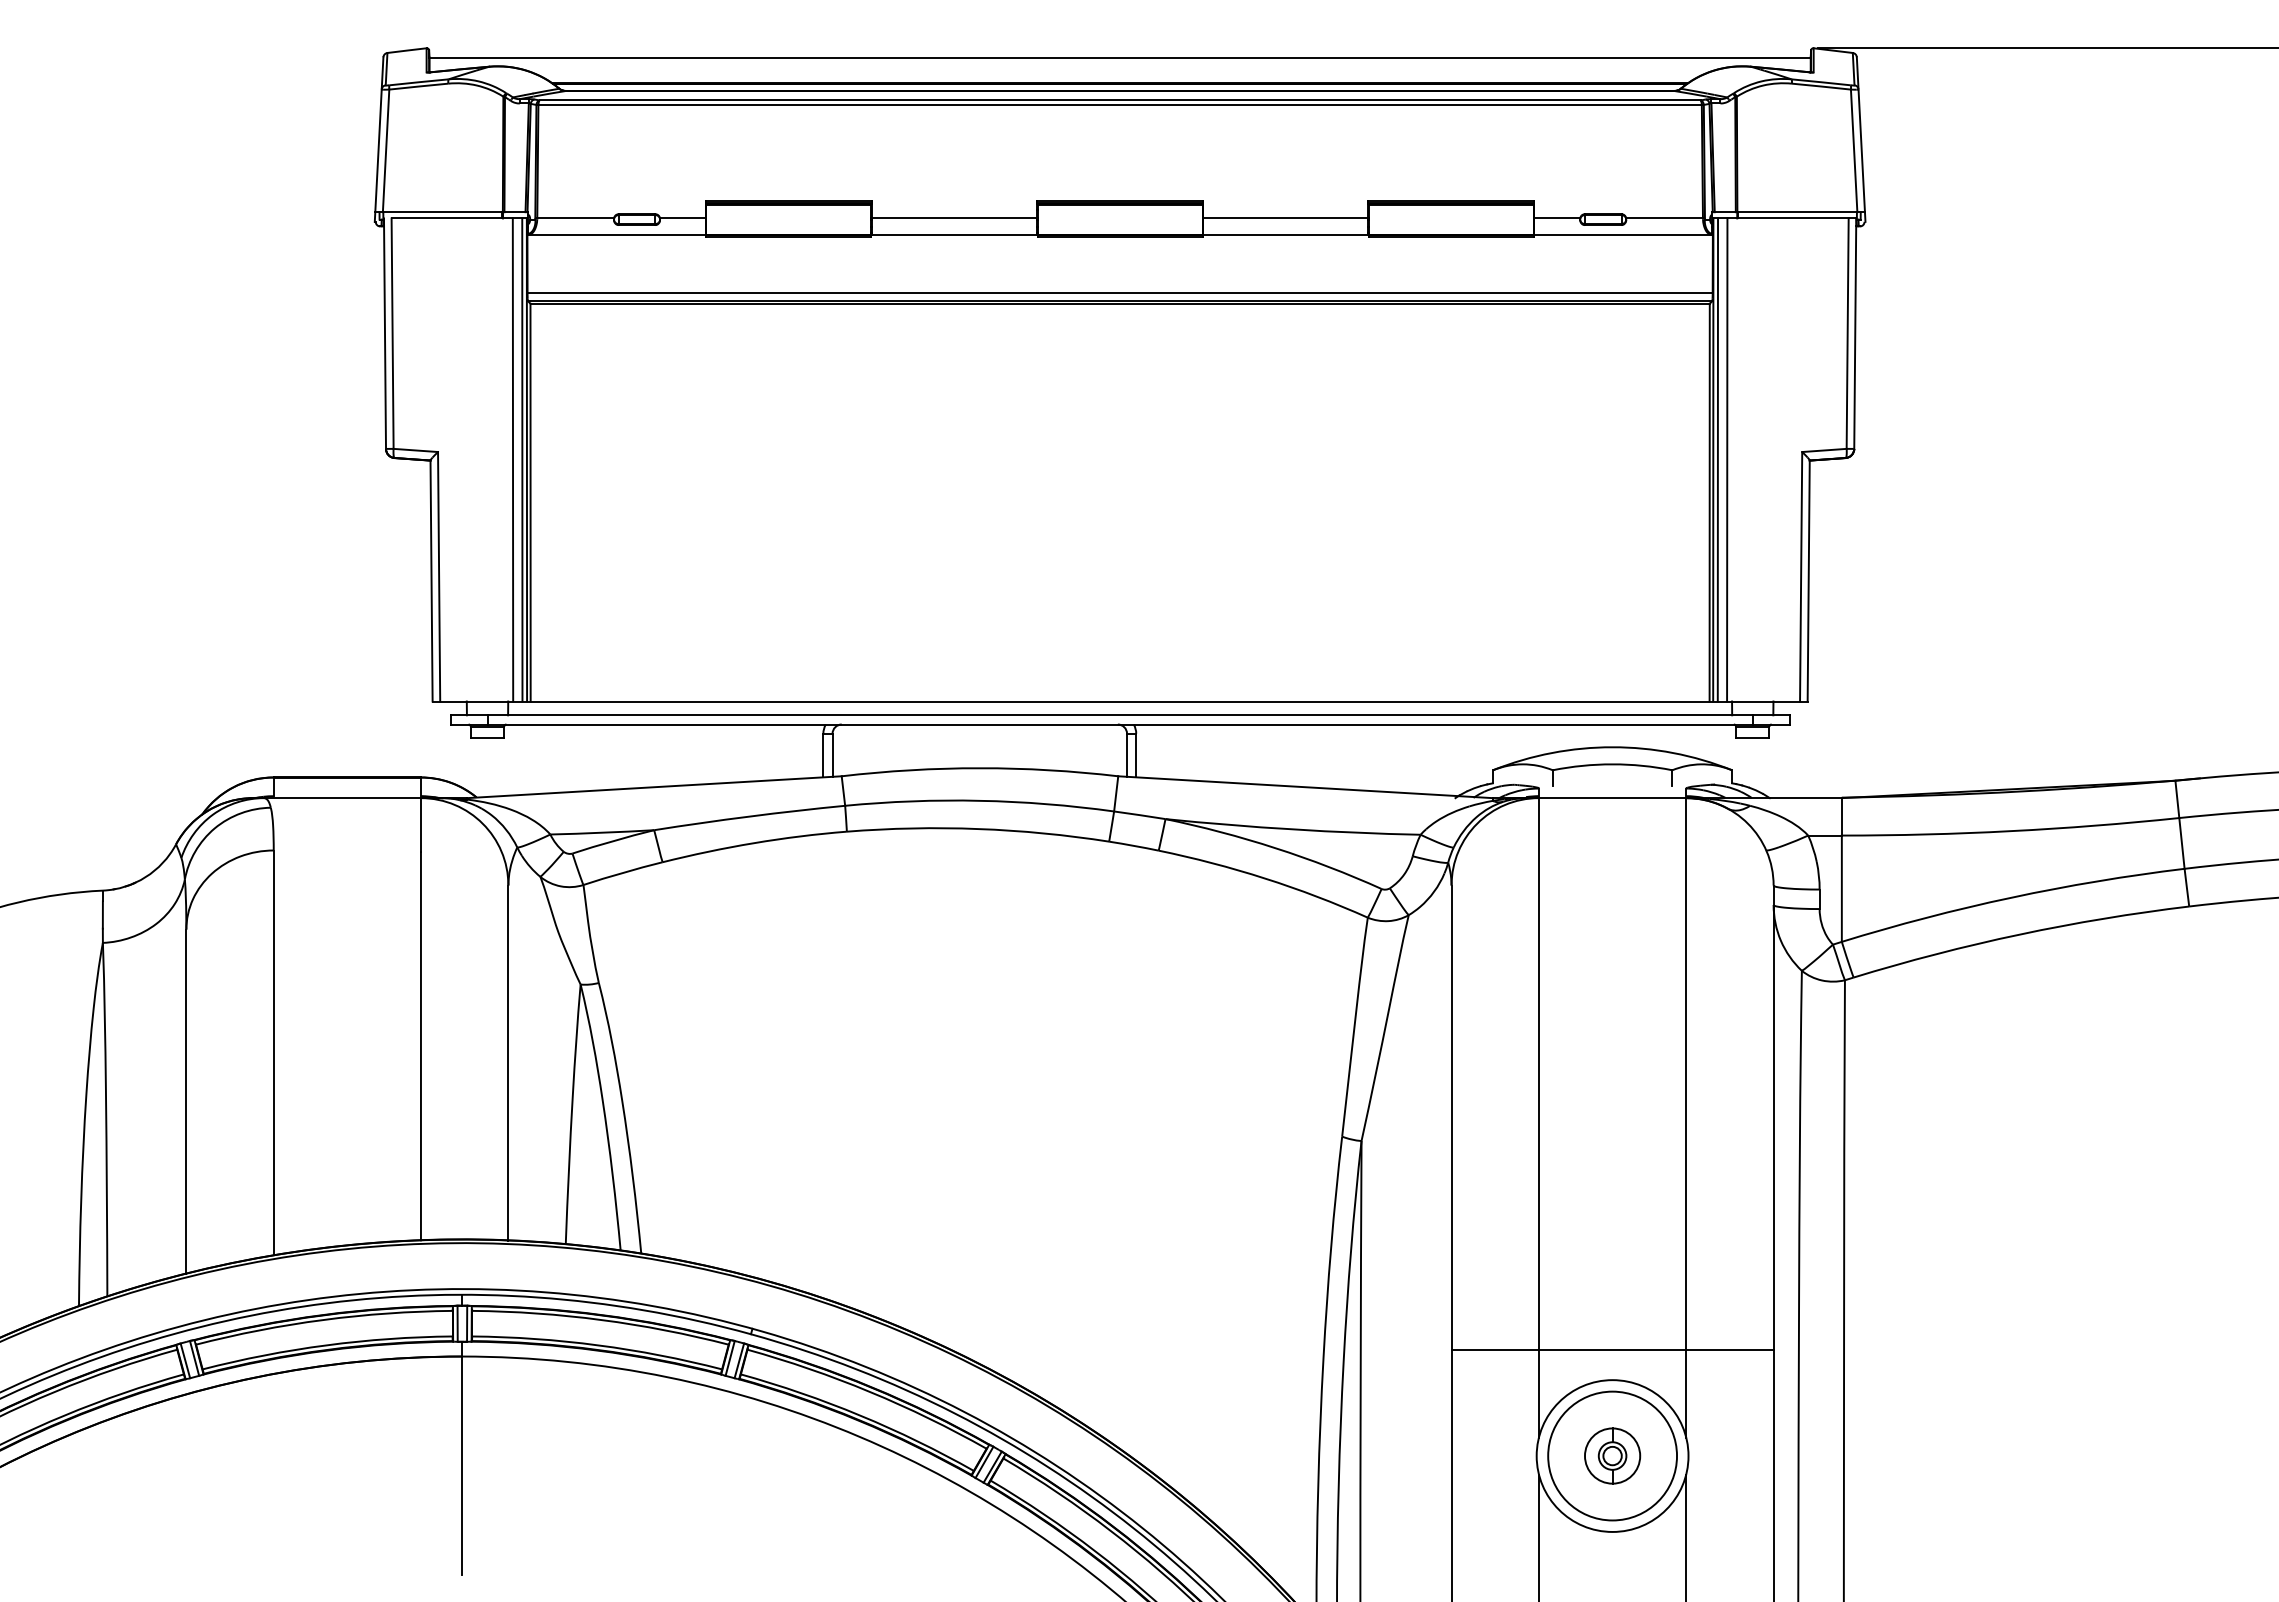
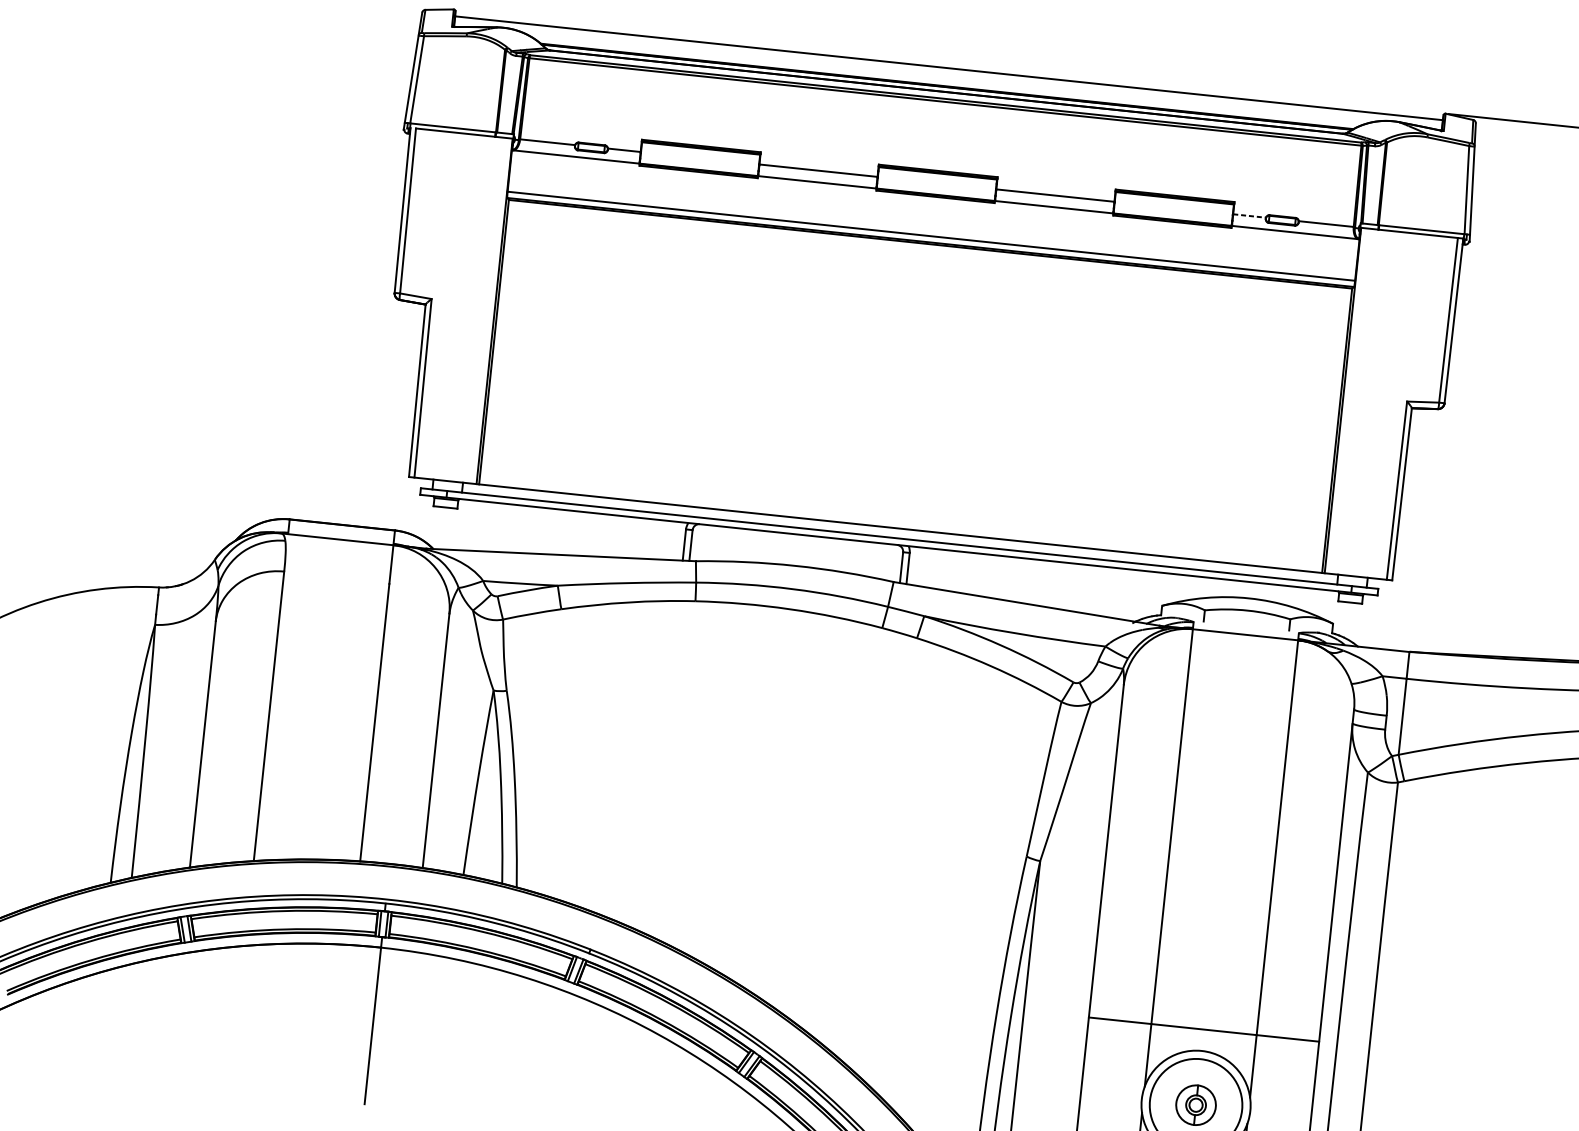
line: (1557, 218) -> (1249, 216), solid -> dashed
line: (512, 459) -> (484, 309), removed
line: (522, 459) -> (491, 310), removed
line: (1717, 459) -> (1345, 400), removed
line: (1727, 459) -> (1353, 401), removed

